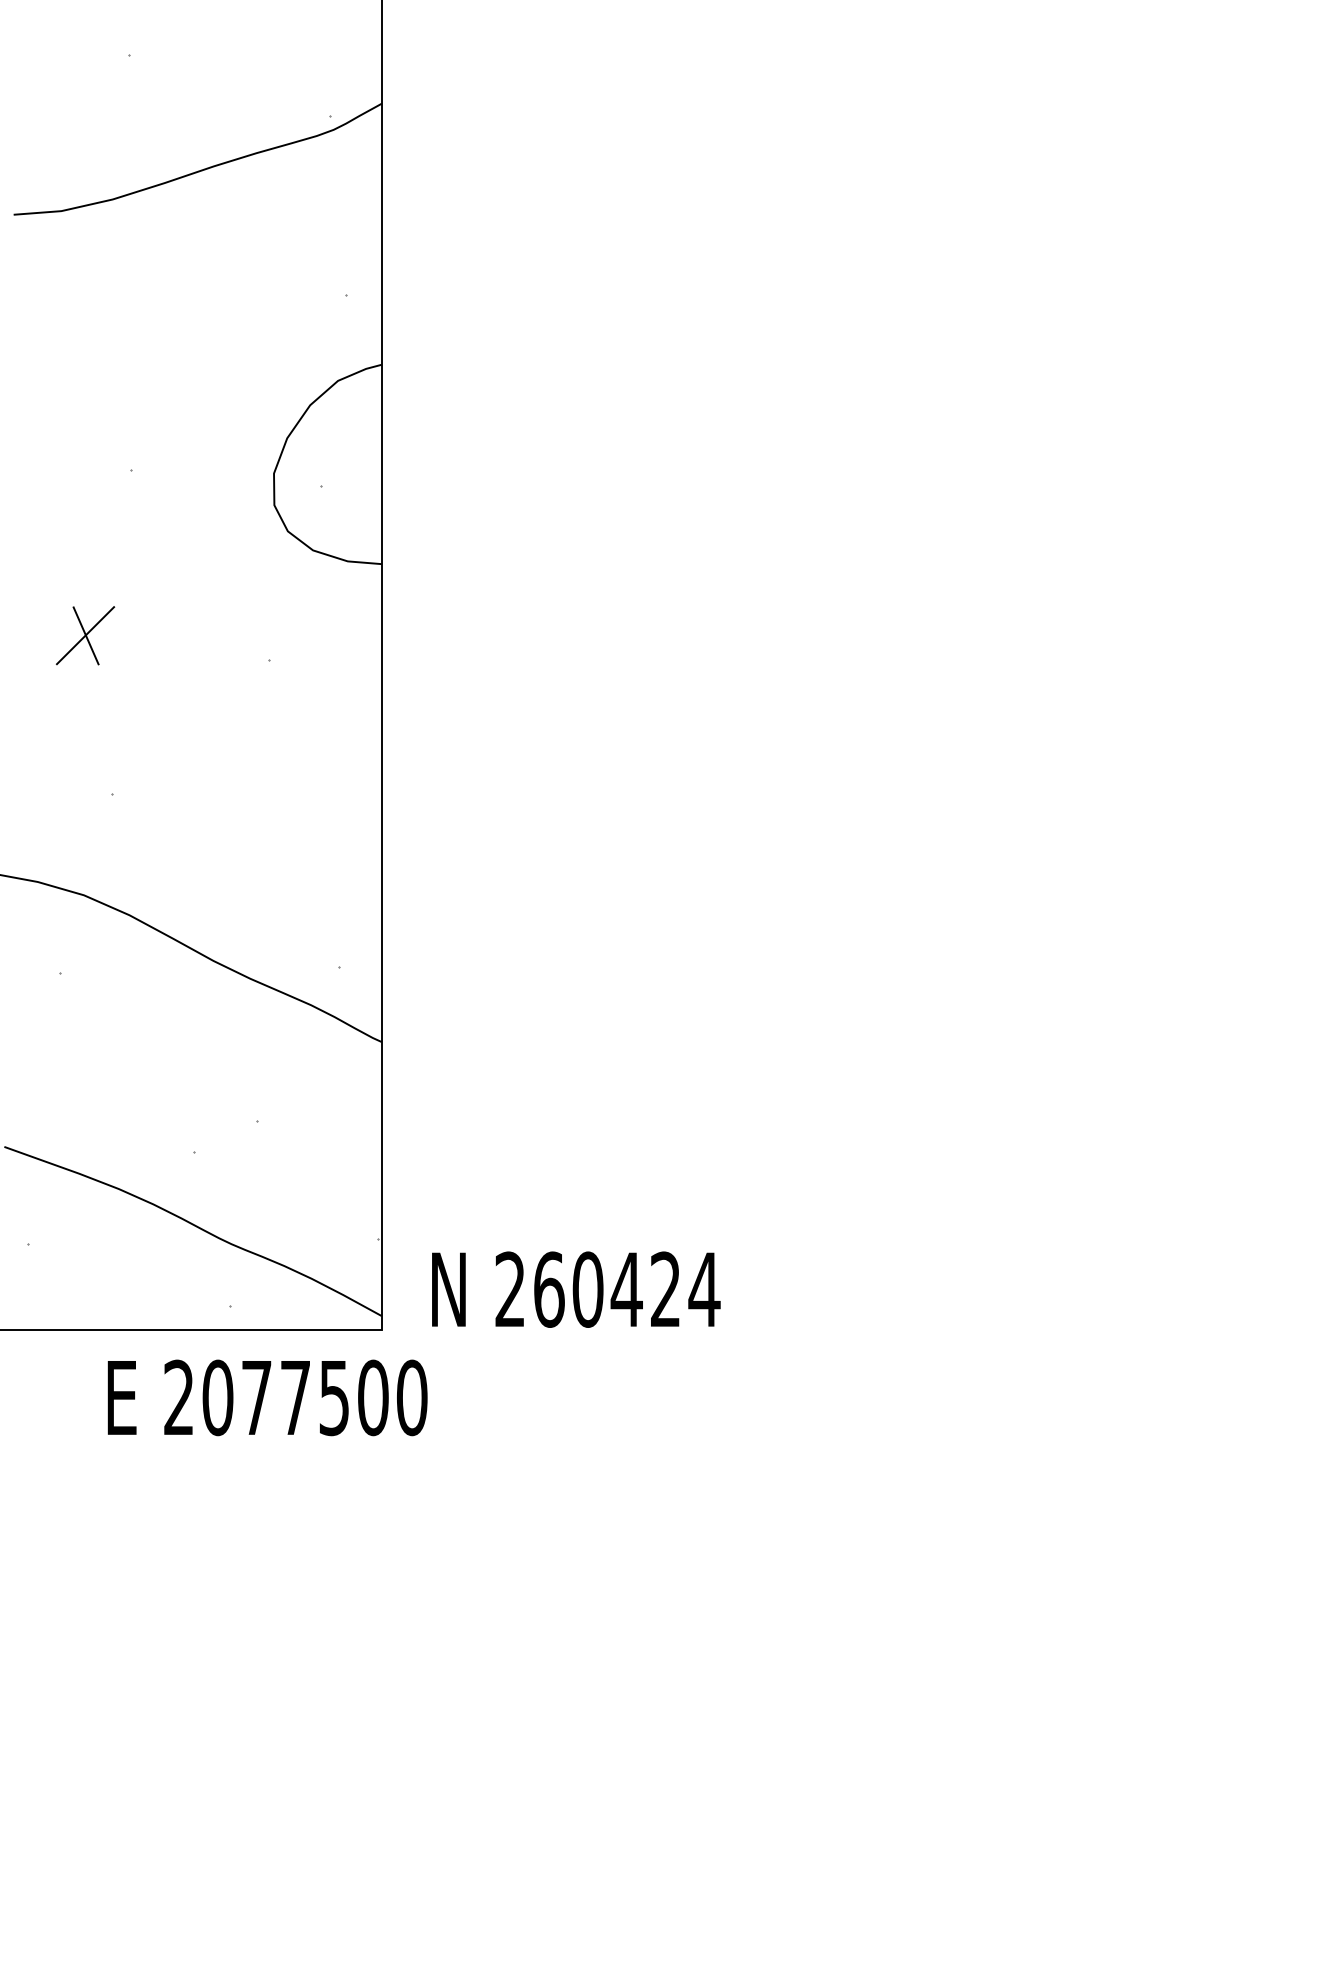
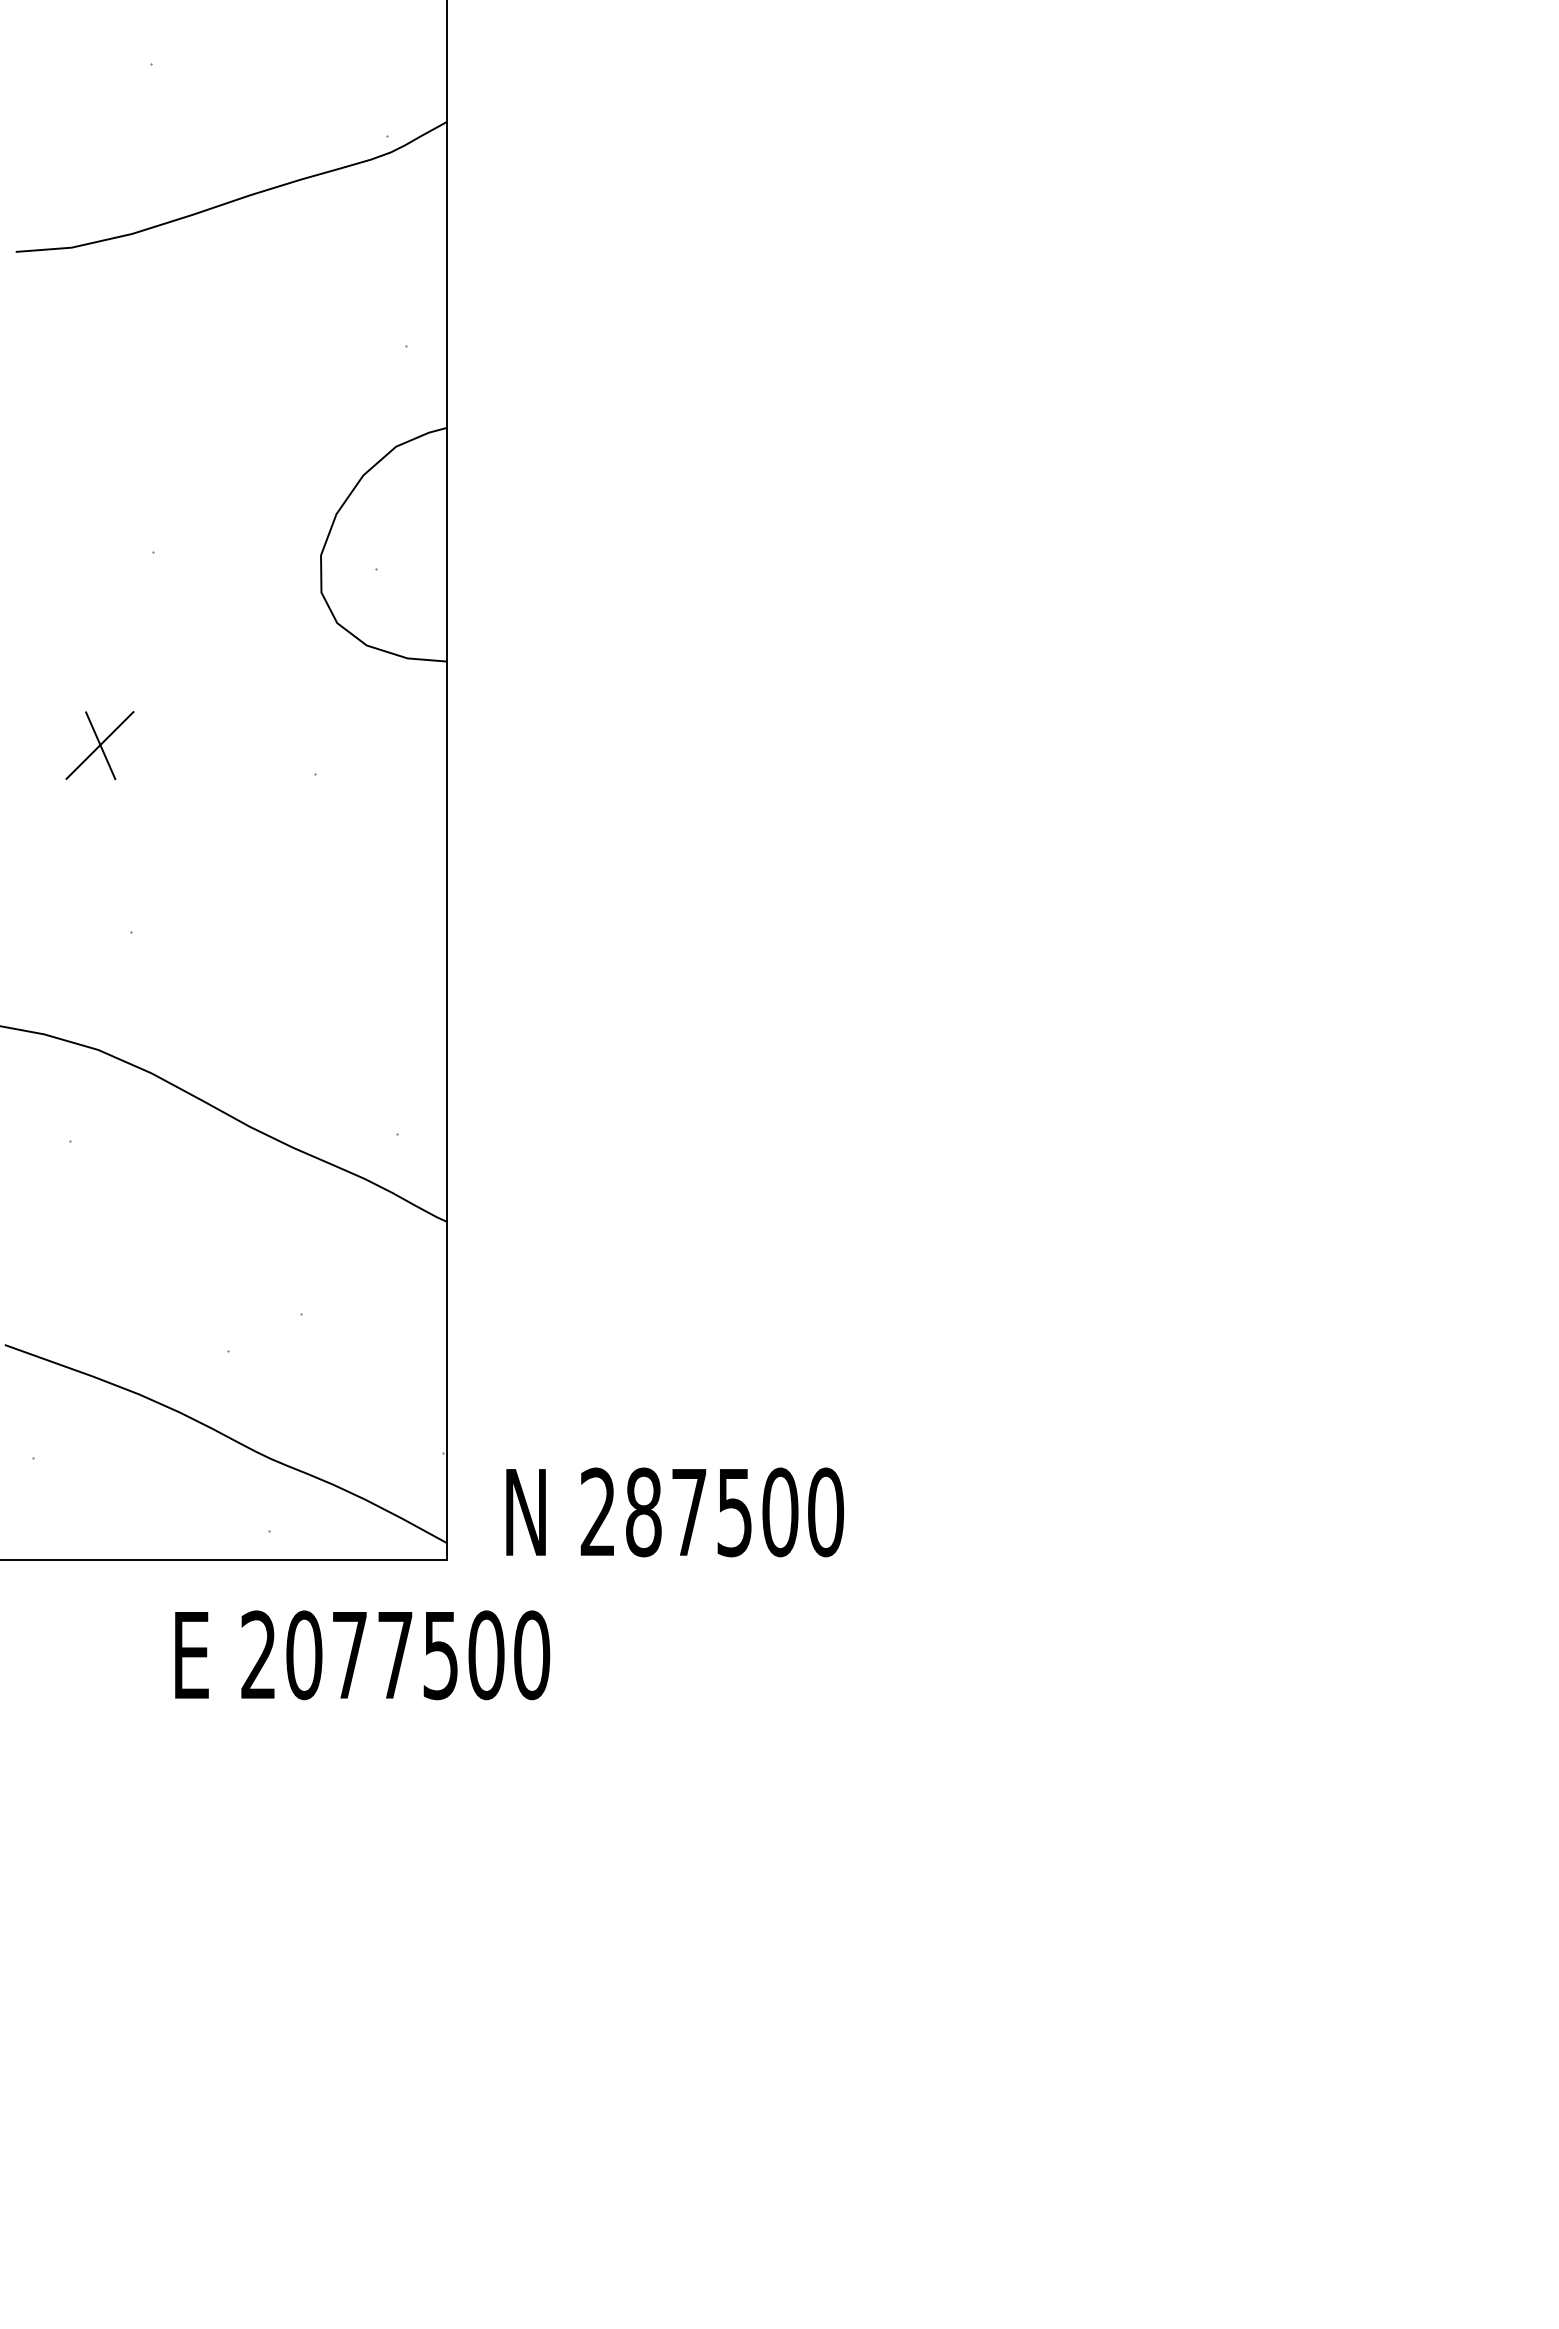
text: (627, 1289) -> (735, 1512), 260424 -> 287500
text: (267, 1398) -> (362, 1655), moved

